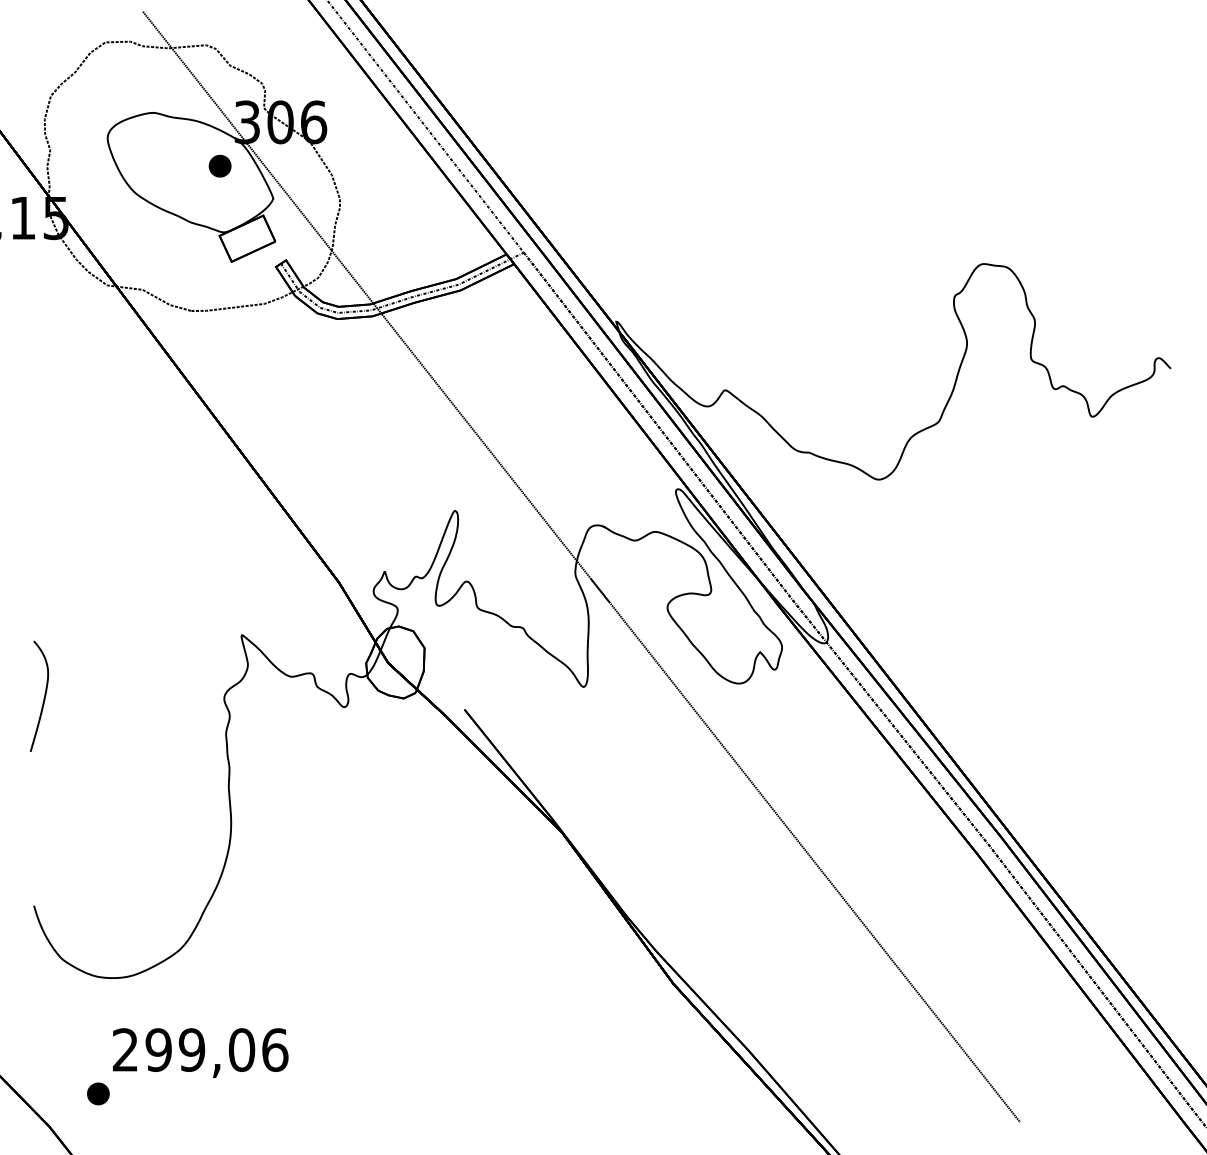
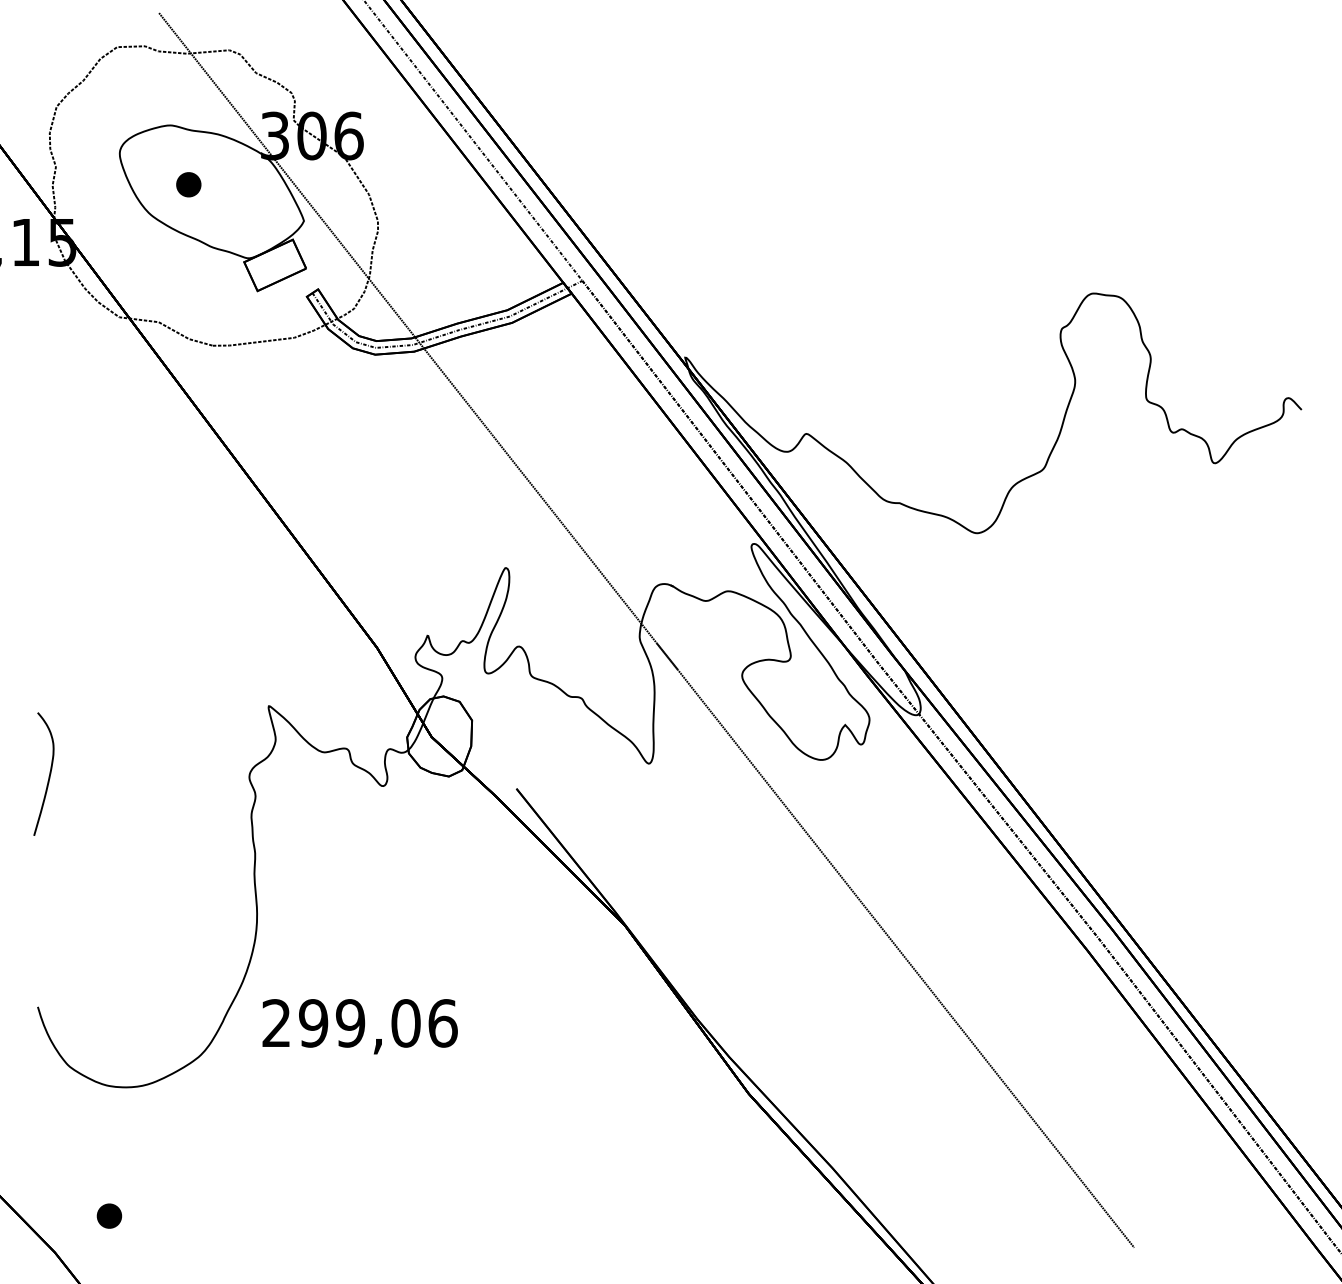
part: (219, 165) -> (188, 184), moved
text: (200, 1052) -> (359, 1026), moved

